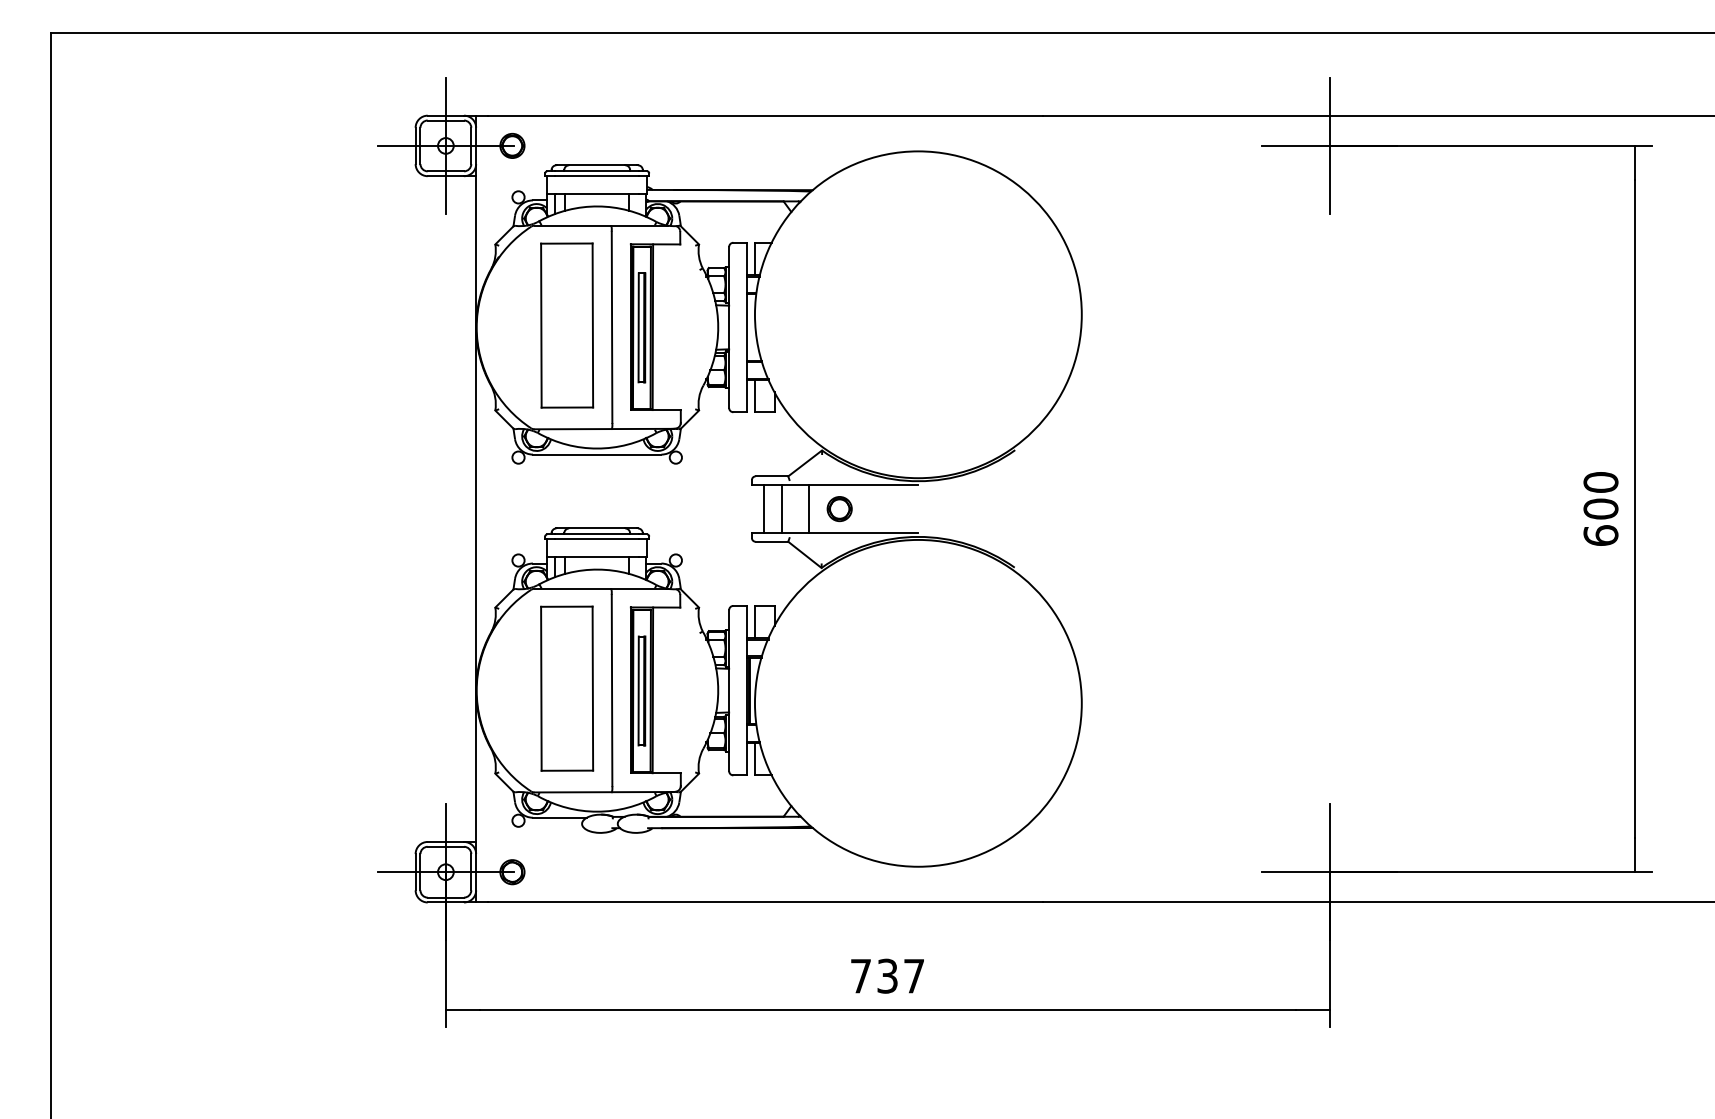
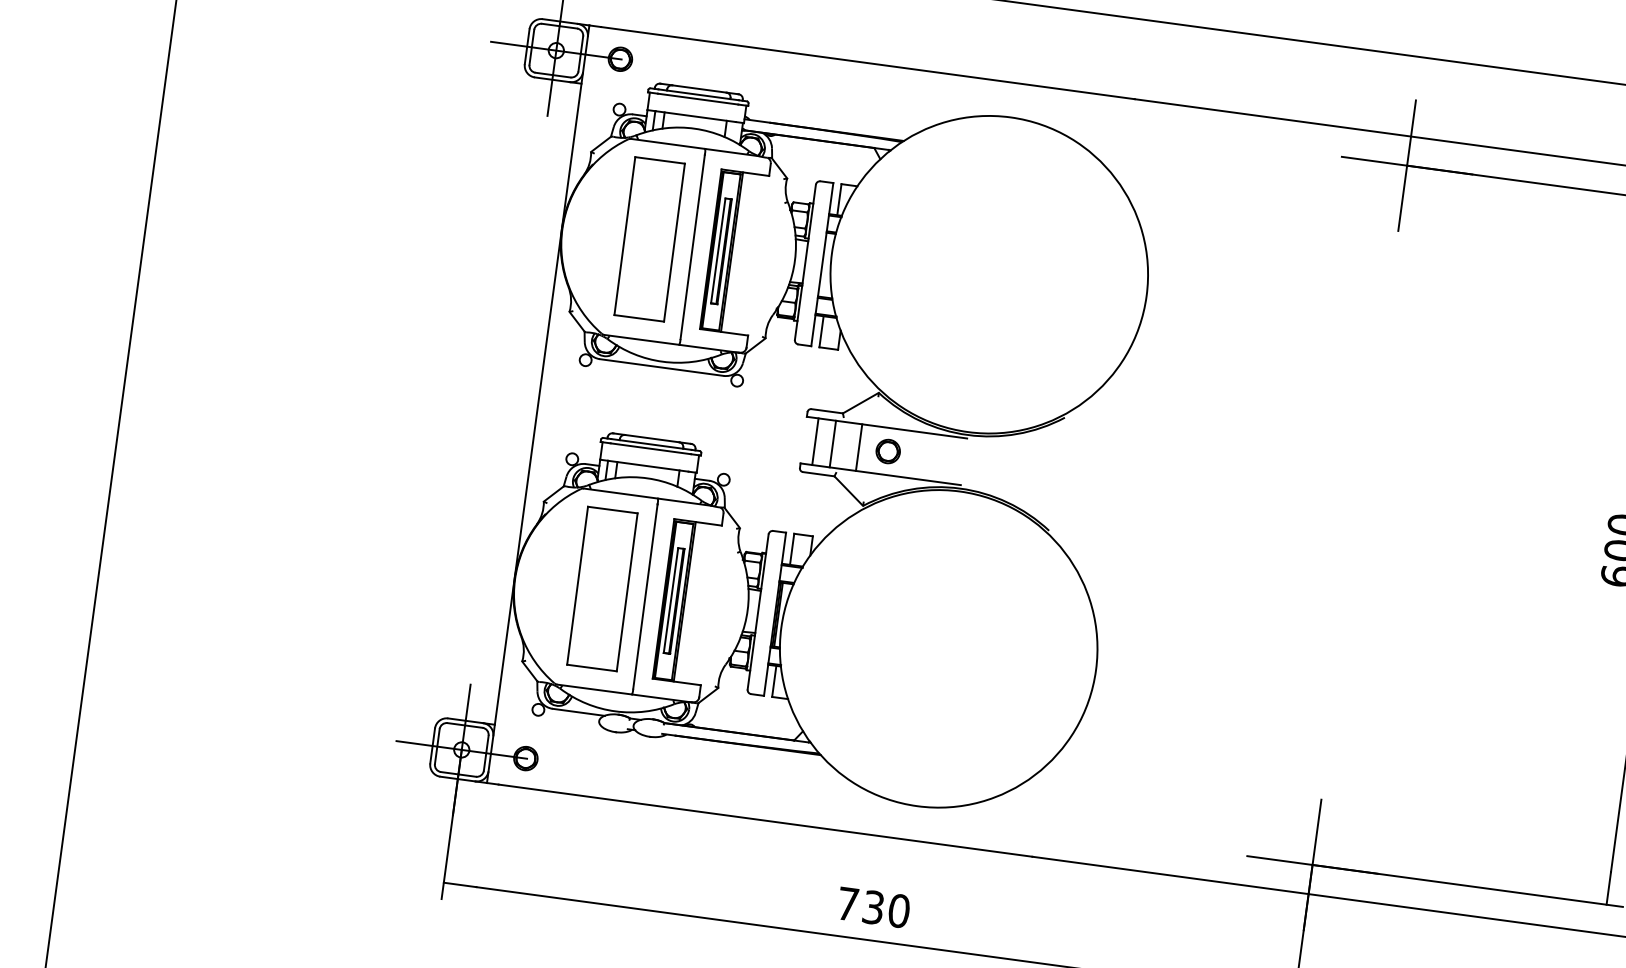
text: (913, 975) -> (898, 910), 737 -> 730

